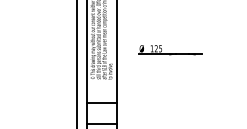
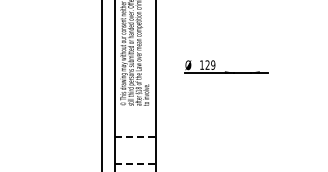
text: (160, 48) -> (213, 64), 125 -> 129
line: (102, 103) -> (136, 137), solid -> dashed
line: (102, 123) -> (136, 164), solid -> dashed

